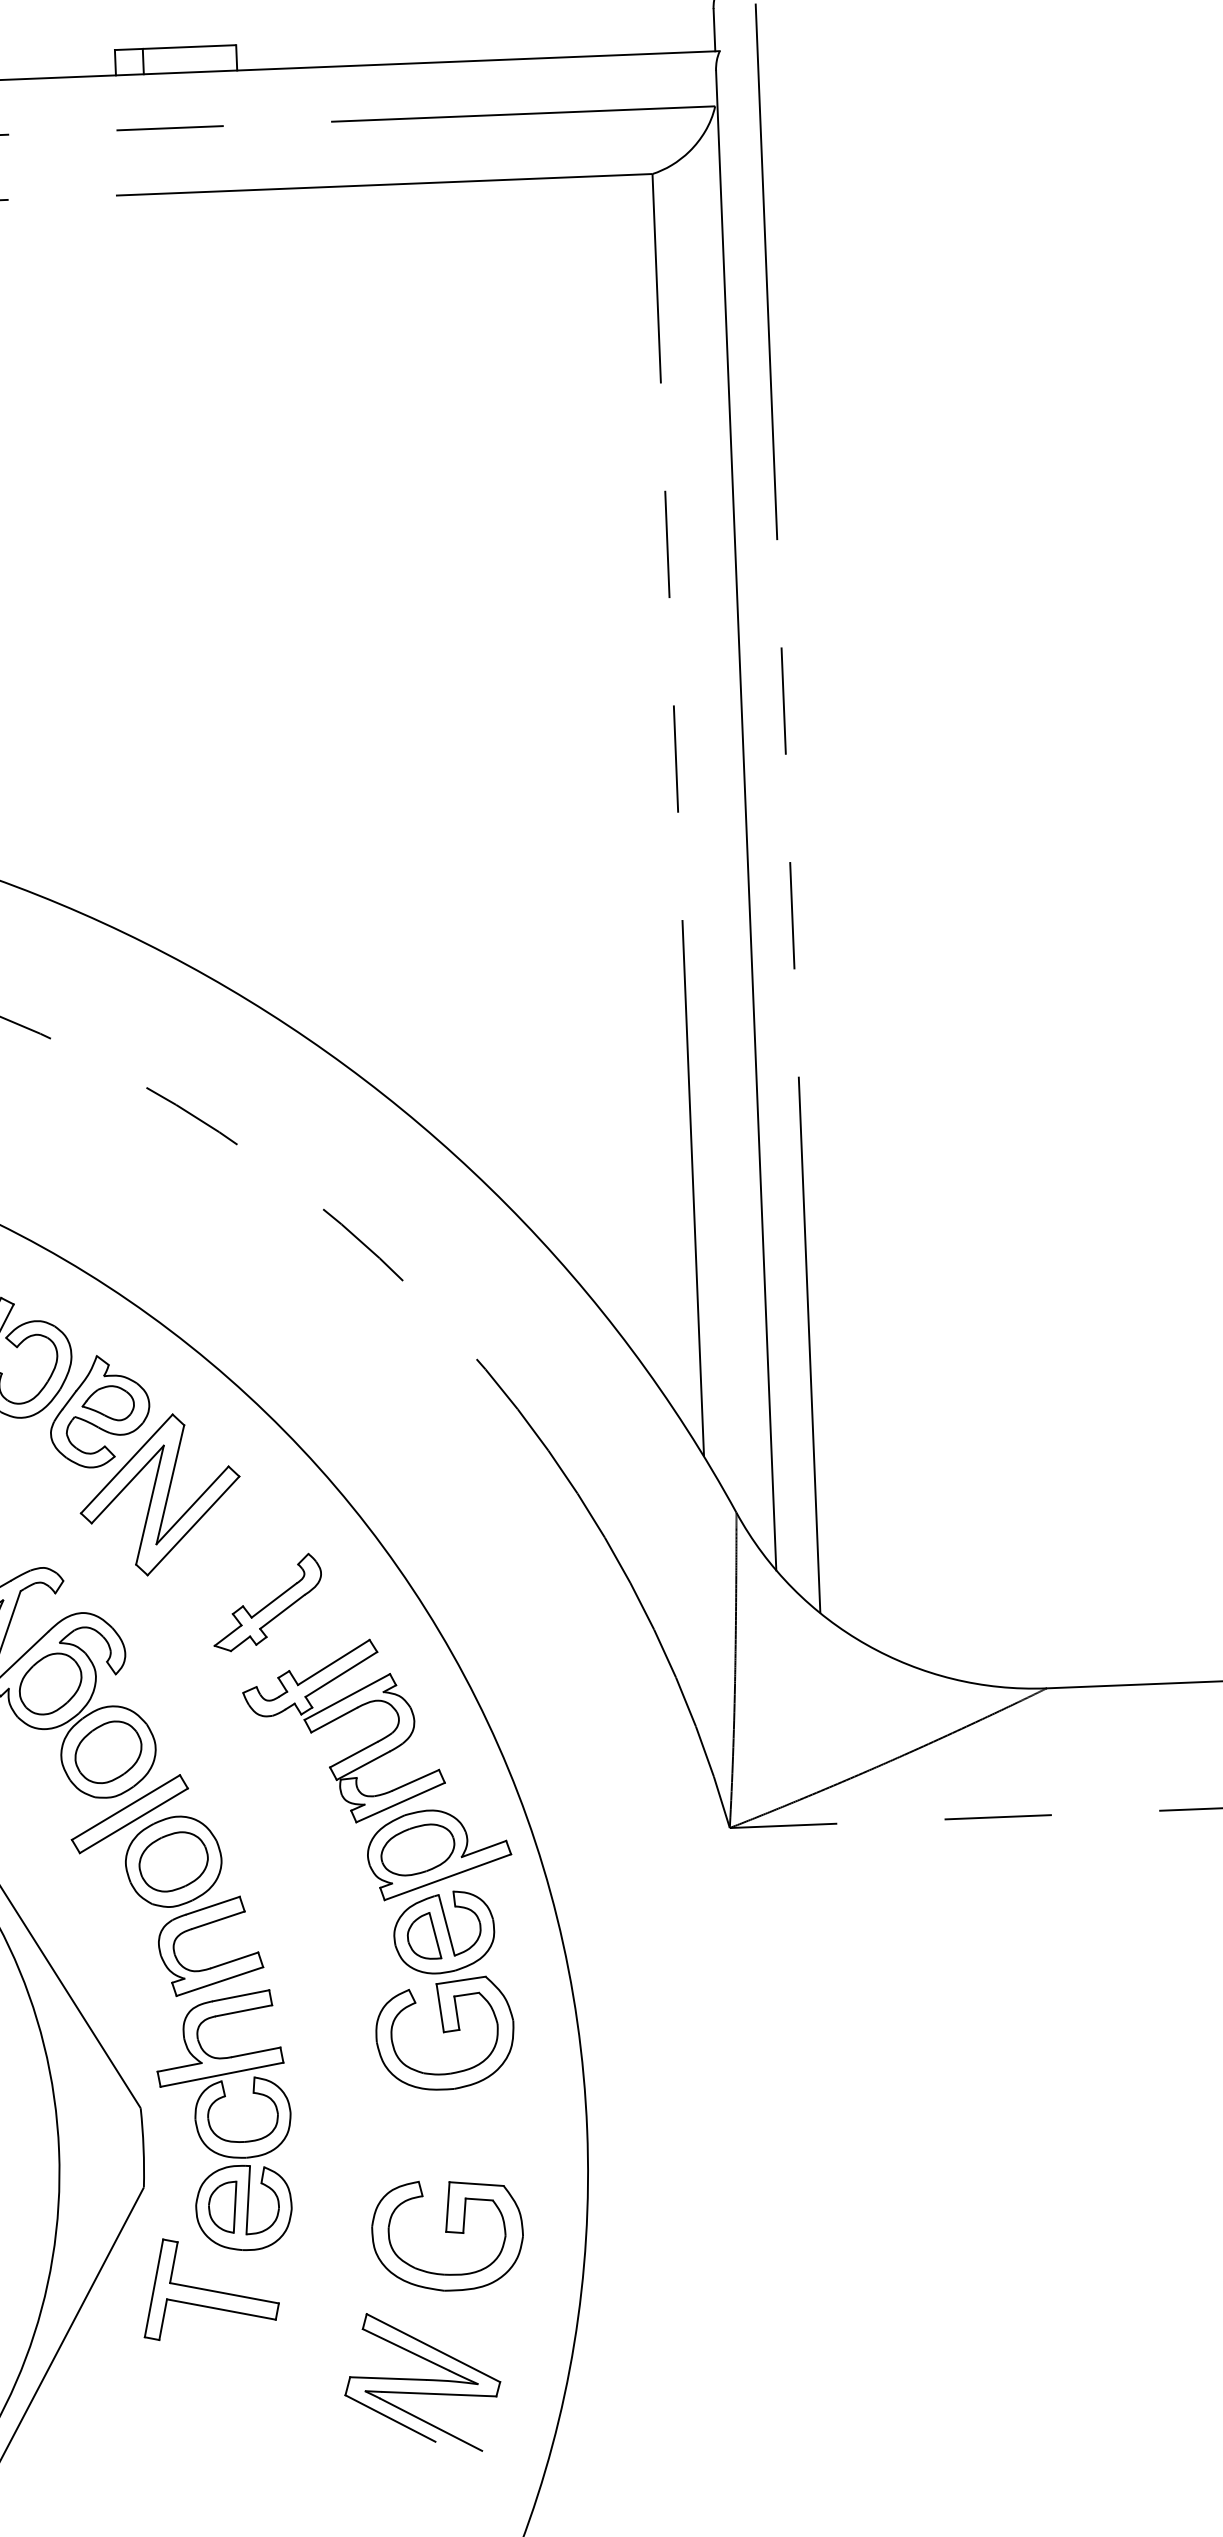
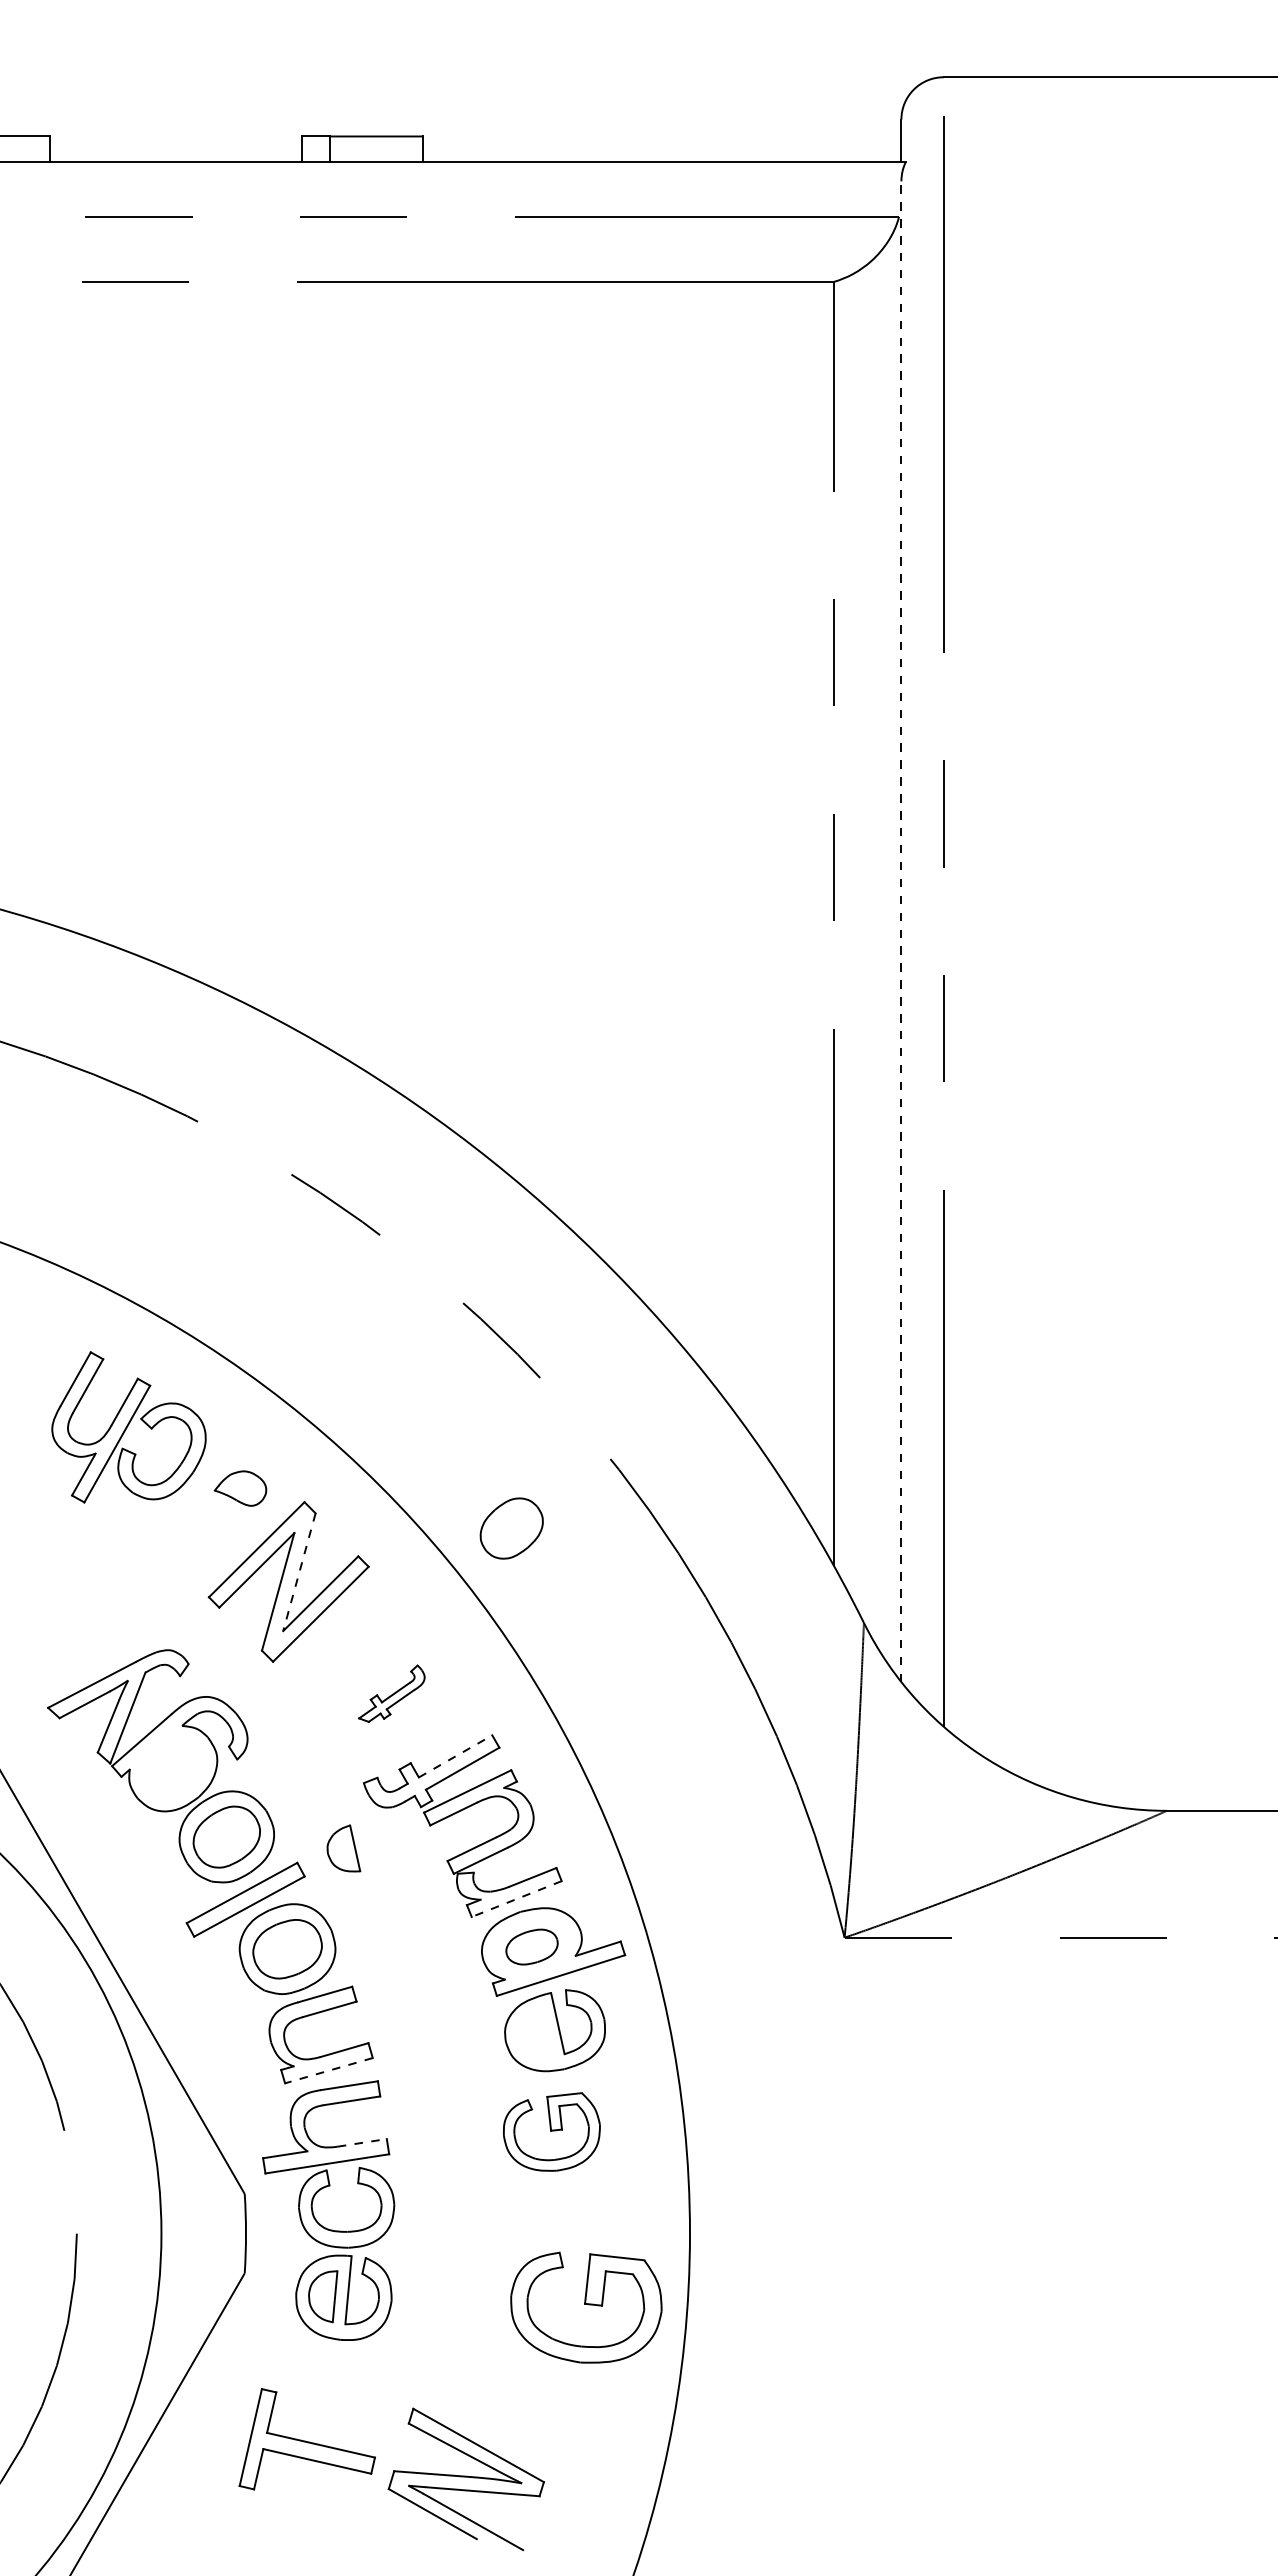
line: (746, 820) -> (901, 931), solid -> dashed
part: (99, 1410) -> (231, 1495), removed
line: (170, 1485) -> (299, 1572), solid -> dashed
part: (267, 1602) -> (391, 1693), size x0.6
line: (334, 1662) -> (456, 1756), solid -> dashed
part: (50, 1683) -> (511, 1528), moved
line: (400, 1803) -> (516, 1899), solid -> dashed
part: (417, 1849) -> (531, 1946), size x0.7
part: (423, 1936) -> (343, 1848), moved
line: (219, 1981) -> (328, 2070), solid -> dashed
part: (444, 2033) -> (551, 2131), size x0.7
line: (256, 2052) -> (362, 2142), solid -> dashed
part: (447, 2235) -> (586, 2307), moved
part: (209, 2288) -> (306, 2439), moved
part: (421, 2382) -> (465, 2479), moved

